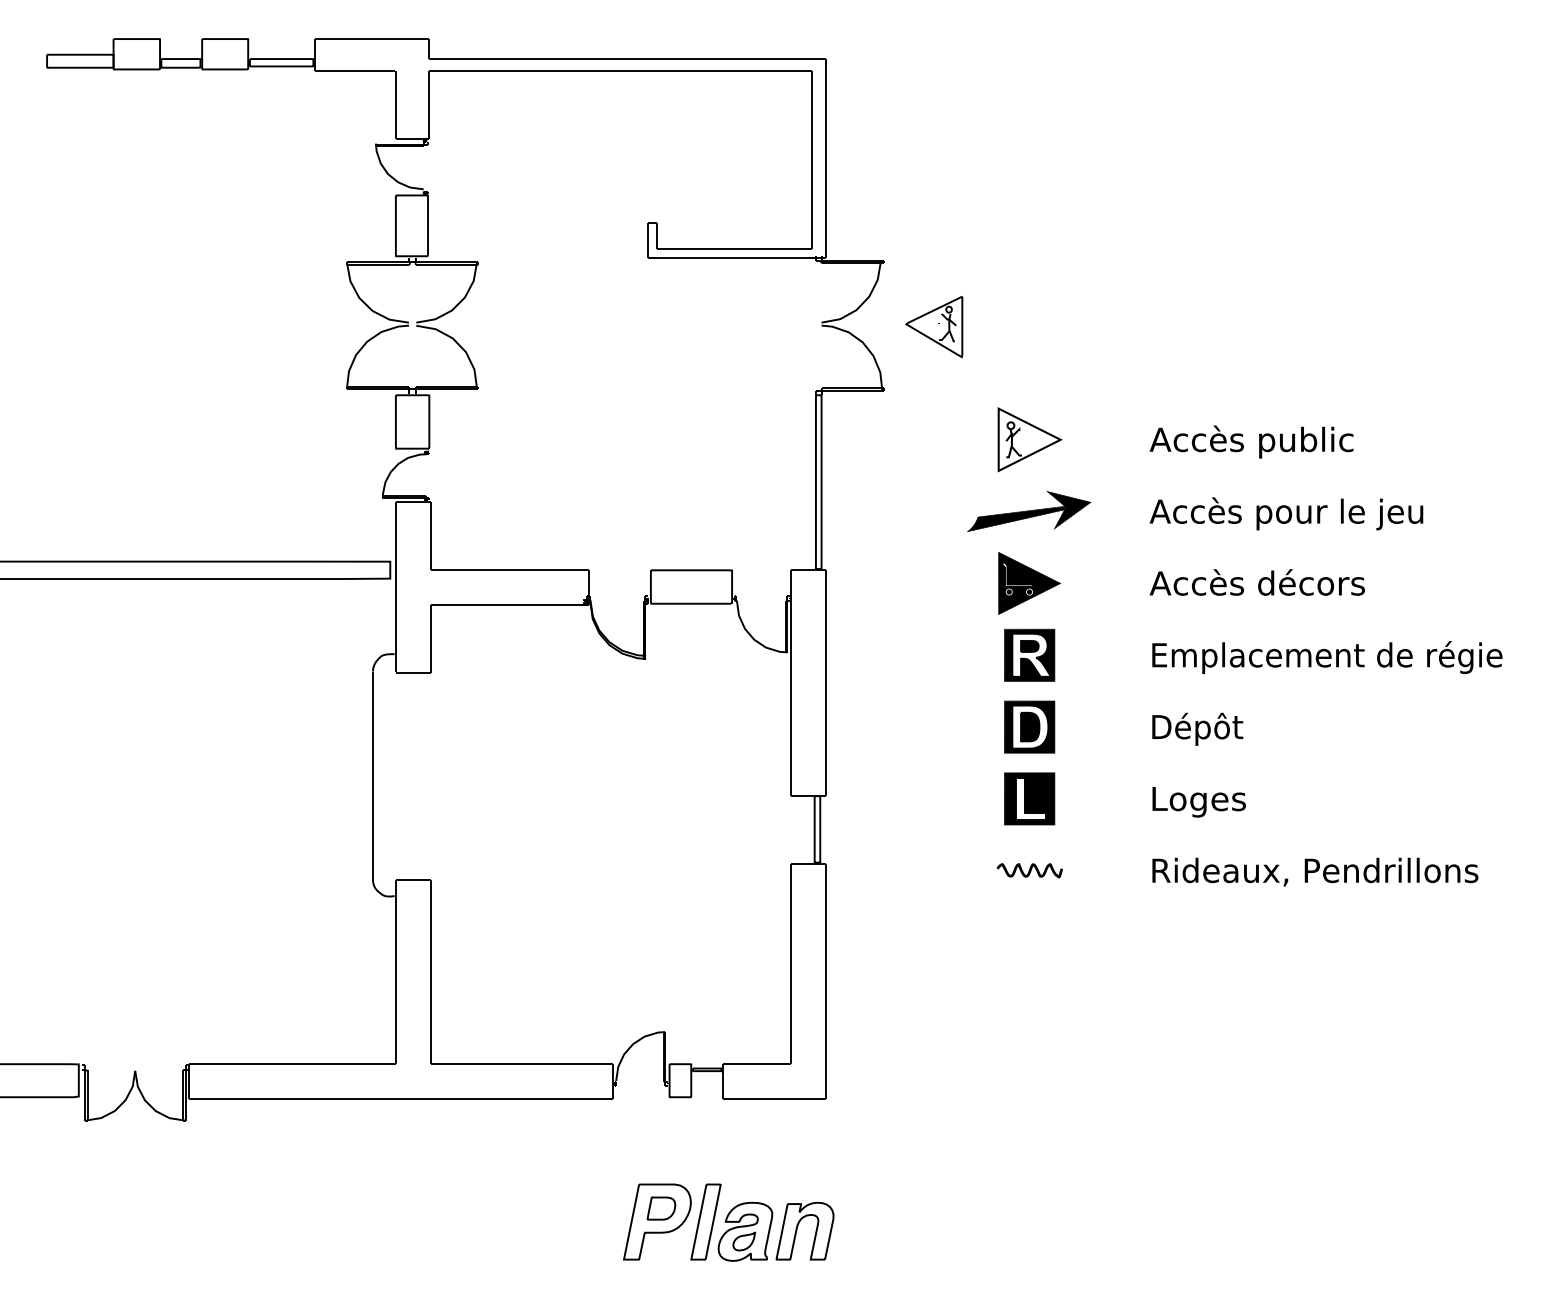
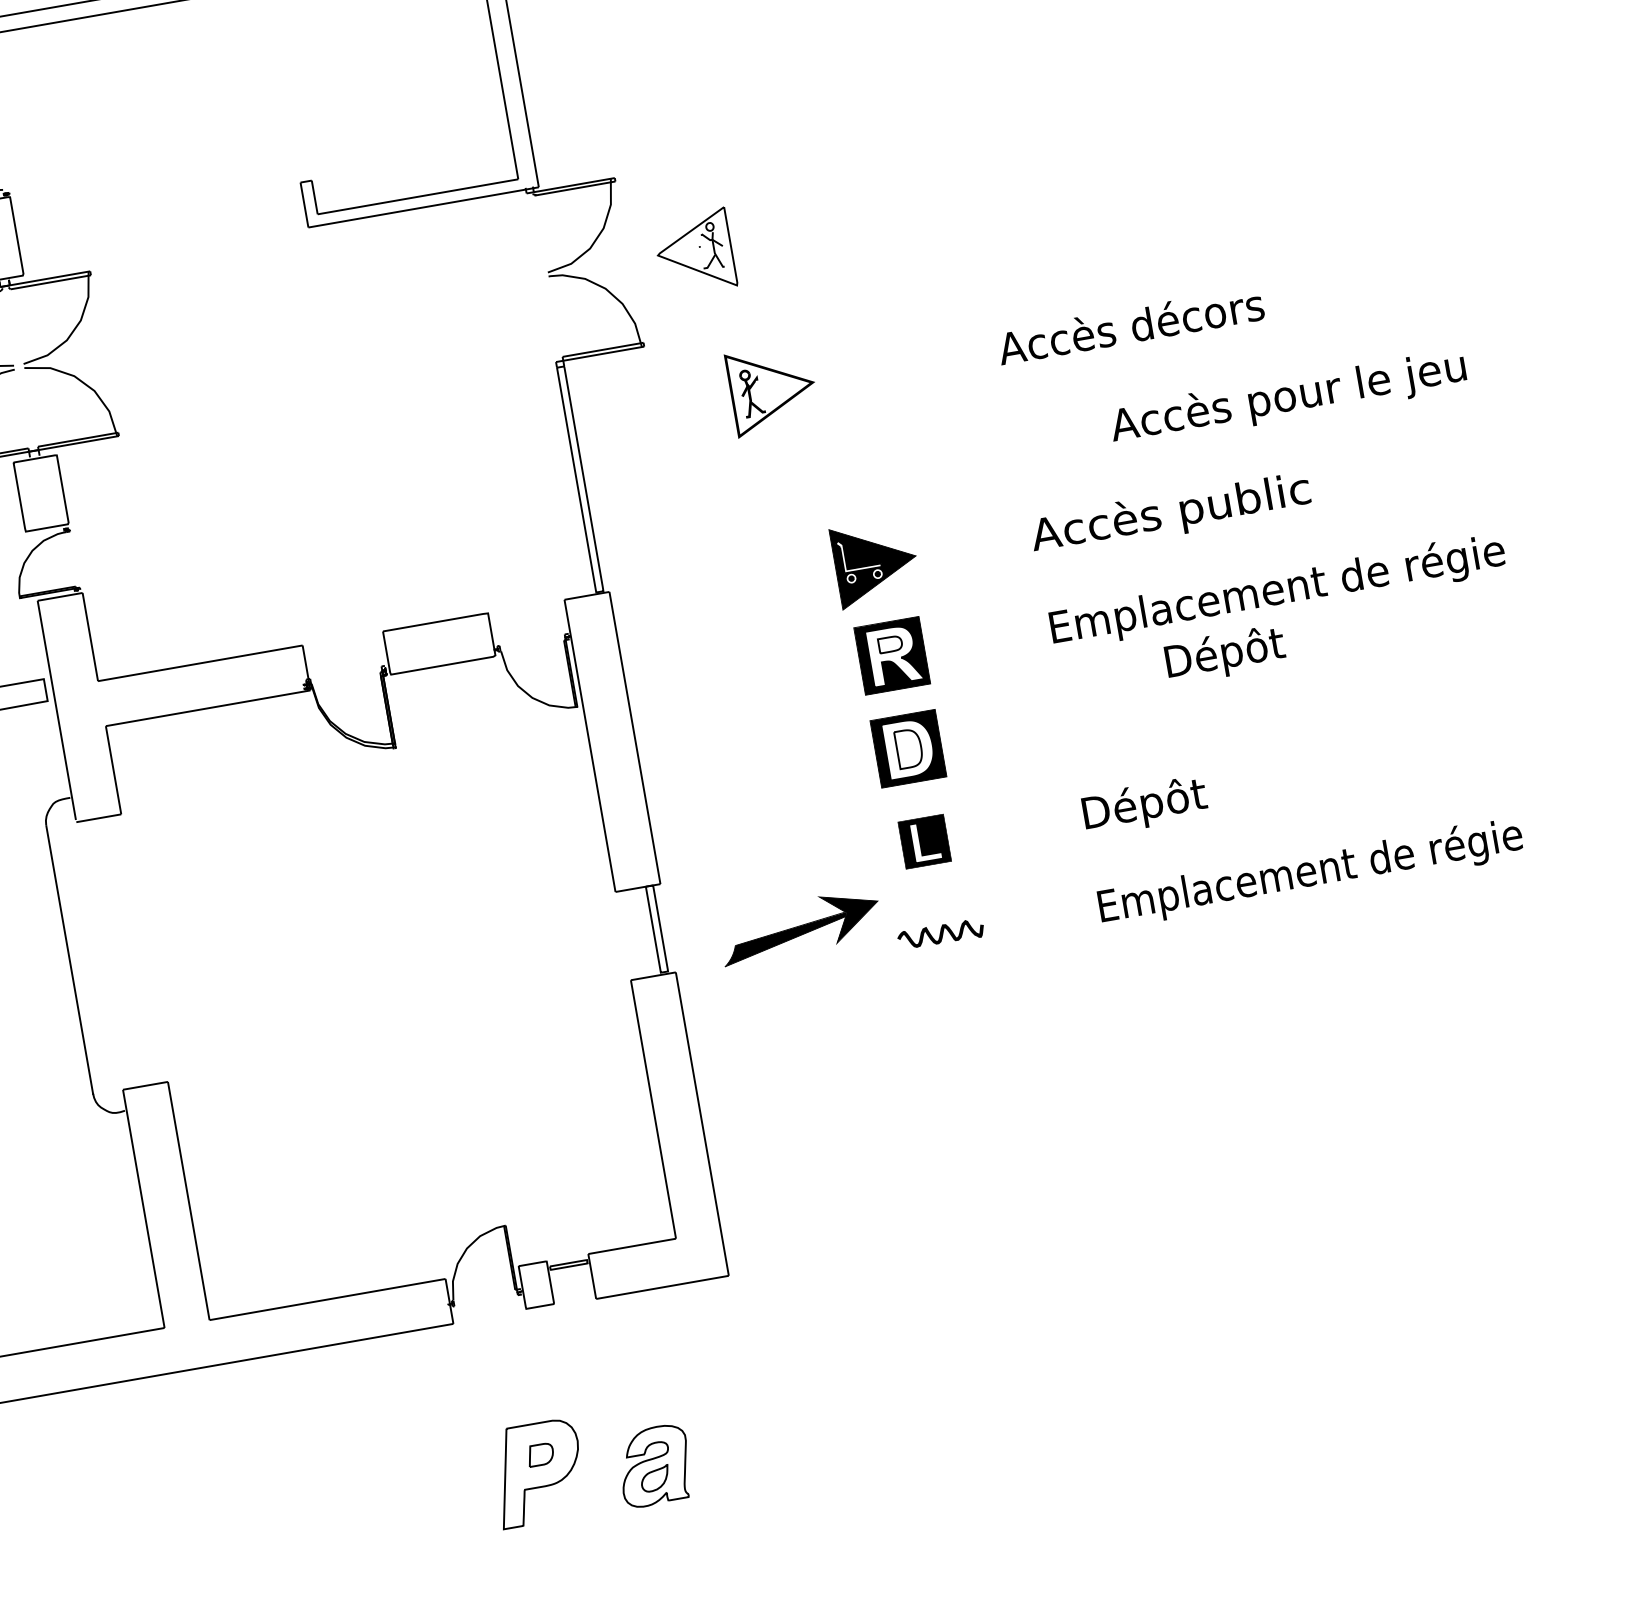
part: (1029, 439) -> (772, 389), moved
text: (1252, 441) -> (1132, 328), Accès public -> Accès décors
part: (1029, 511) -> (800, 926), moved
text: (1286, 513) -> (1288, 397), moved
text: (1257, 585) -> (1171, 514), Accès décors -> Accès public
fill: (1029, 646) -> (890, 644), removed
fill: (1030, 726) -> (909, 747), removed
text: (1197, 728) -> (1224, 654), moved
part: (1029, 798) -> (924, 841), size x0.7
text: (1200, 800) -> (1146, 805), Loges -> Dépôt
text: (1315, 872) -> (1311, 872), Rideaux, Pendrillons -> Emplacement de régie
part: (661, 1208) -> (540, 1454), size x0.7
part: (705, 1221) -> (600, 1461), removed
part: (797, 1230) -> (721, 1452), removed

